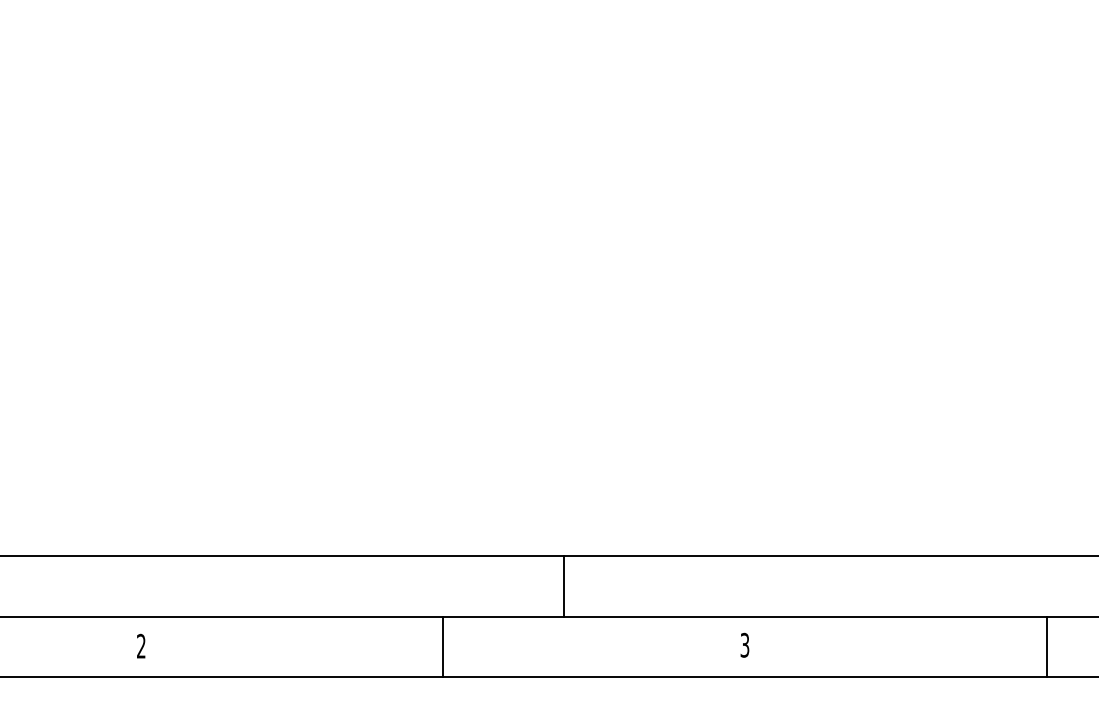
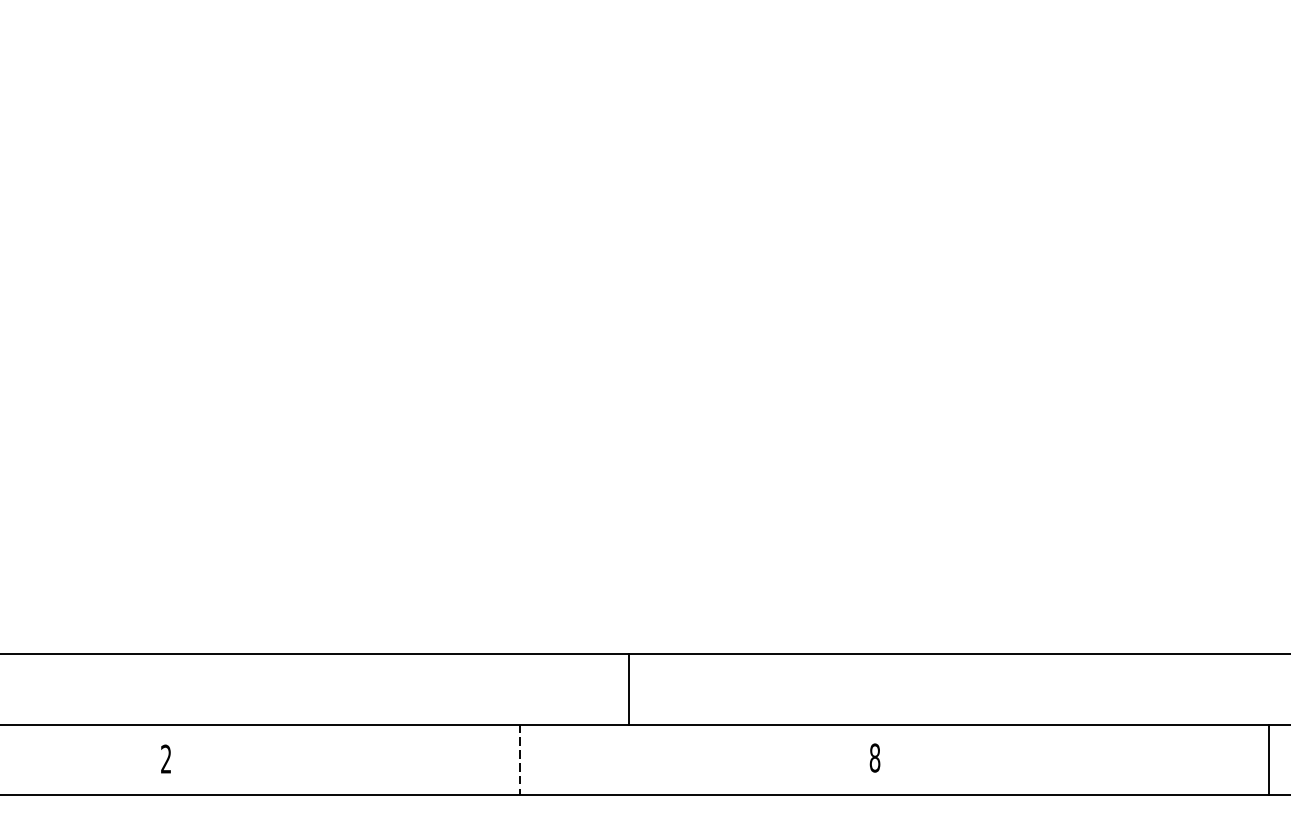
line: (563, 586) -> (629, 688), moved
text: (744, 645) -> (874, 758), 3 -> 8
line: (1046, 646) -> (1269, 759), moved
line: (442, 647) -> (519, 760), solid -> dashed

